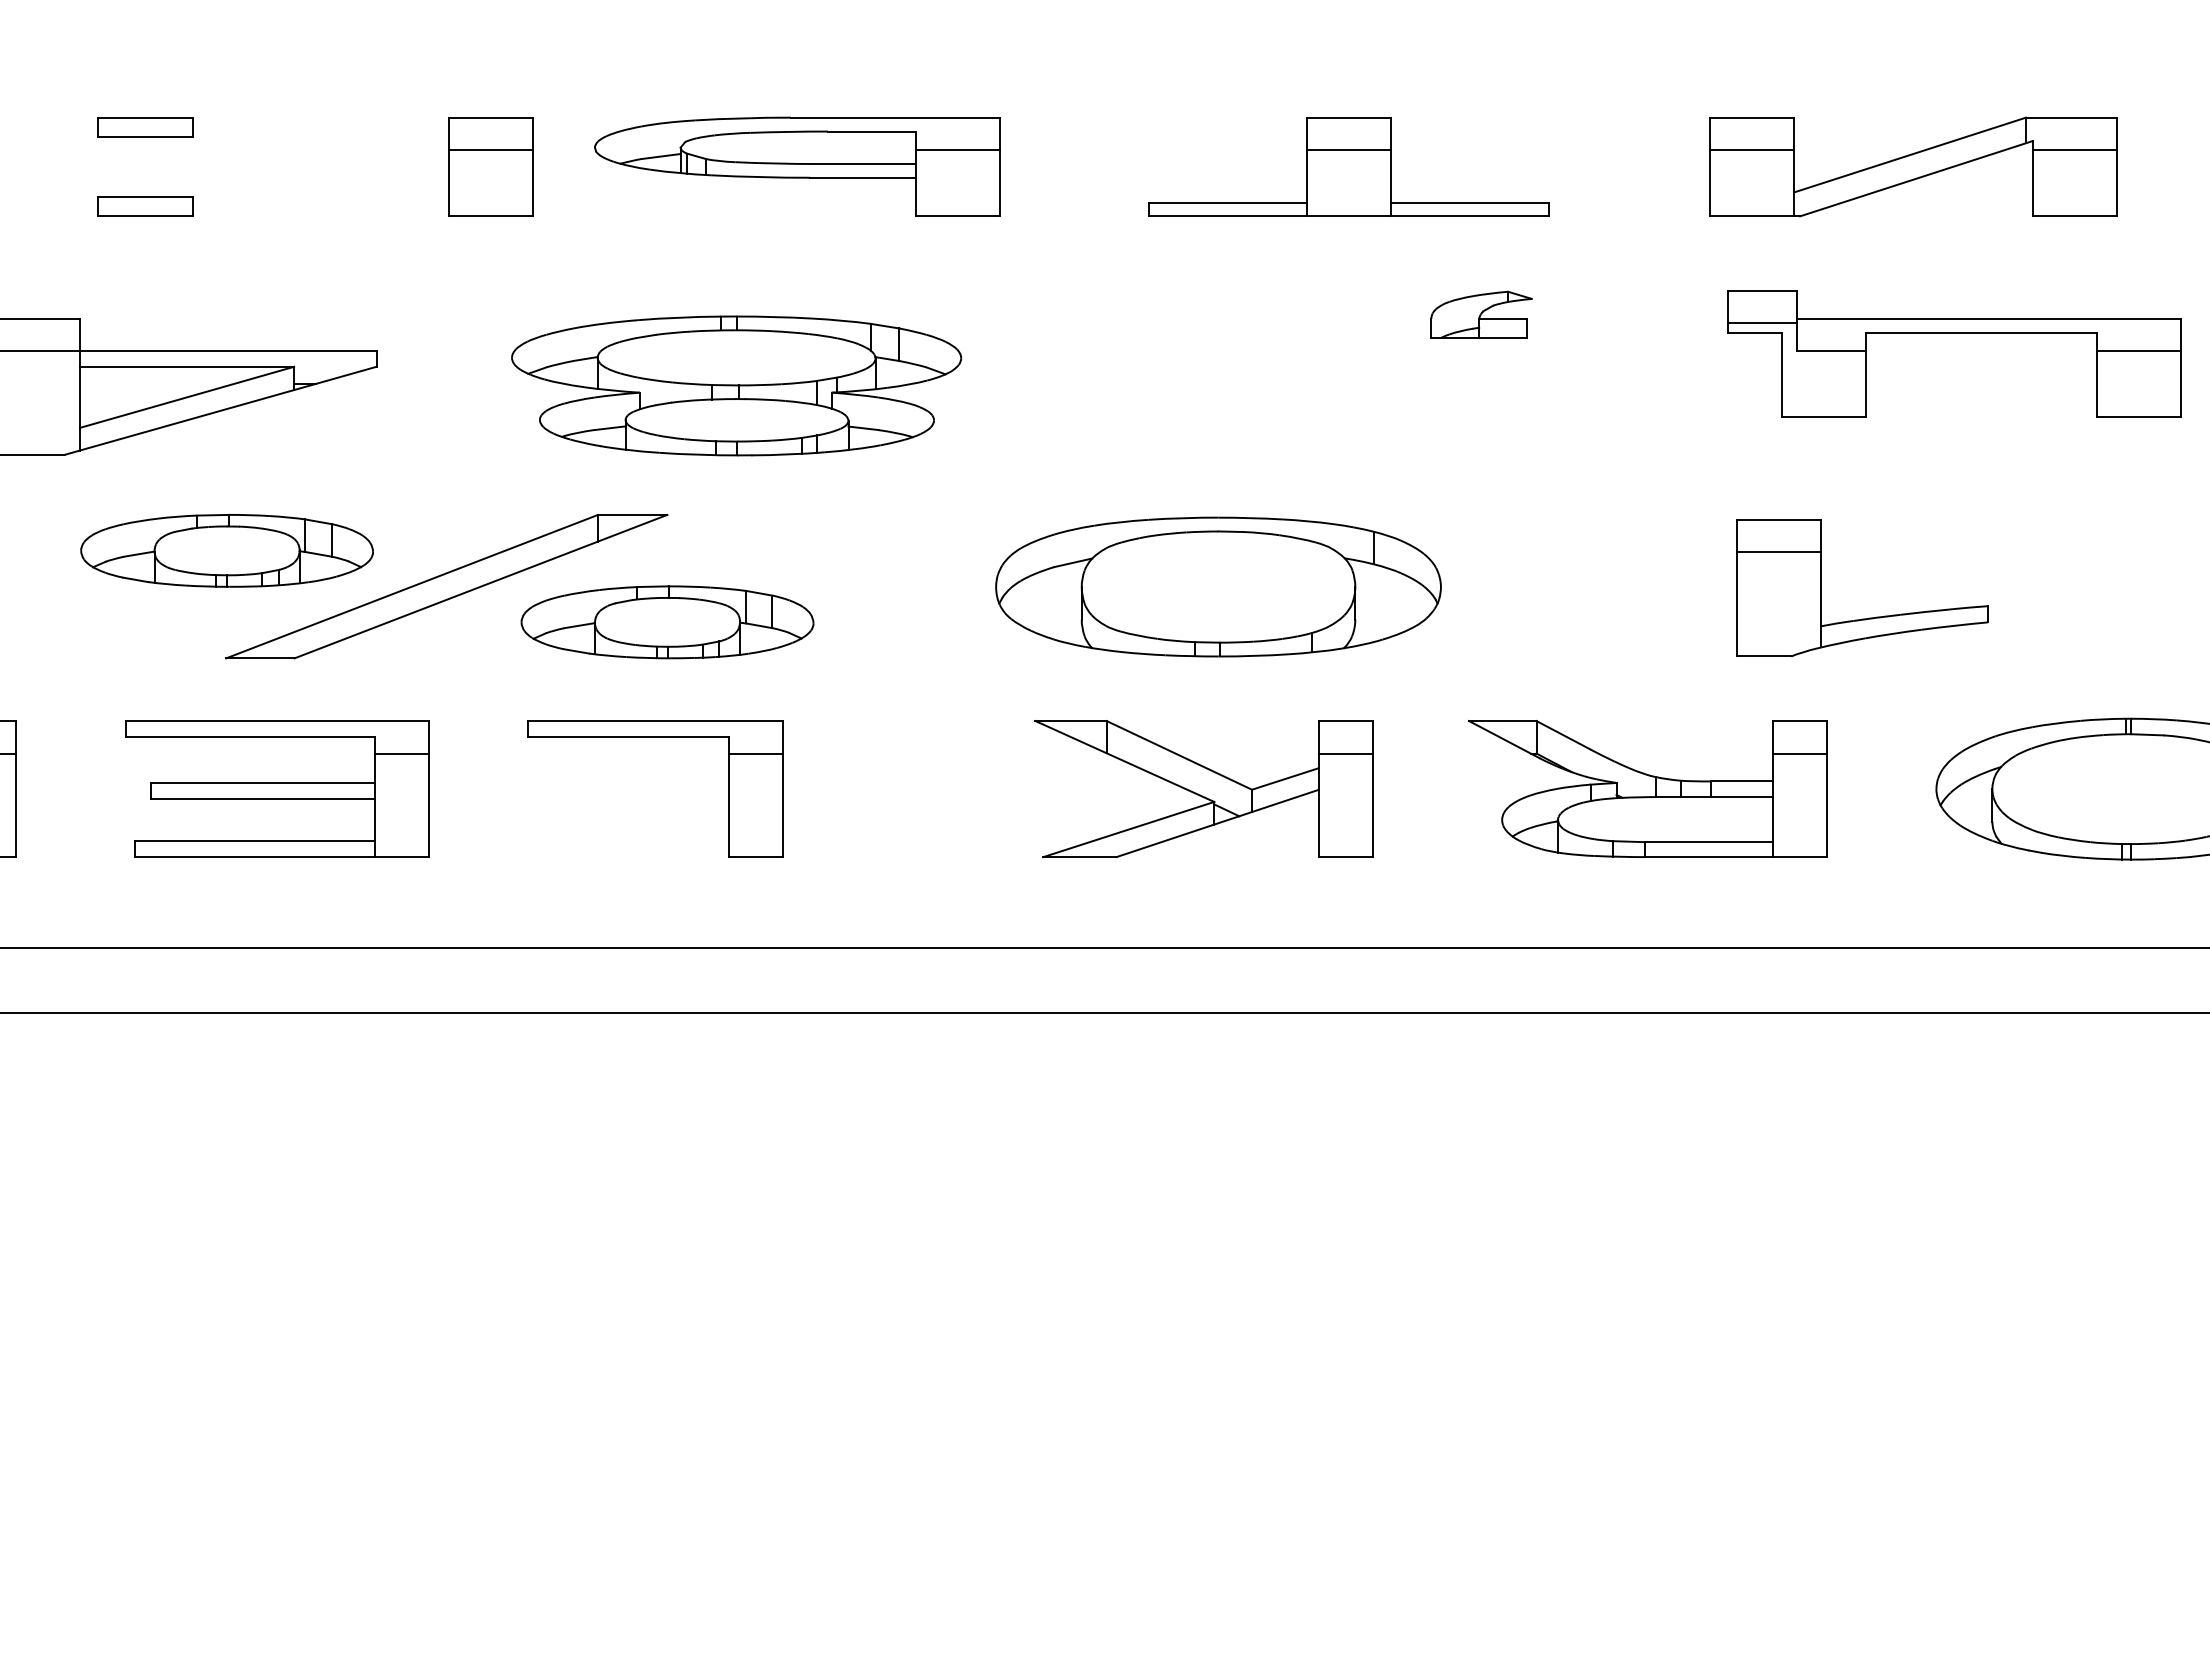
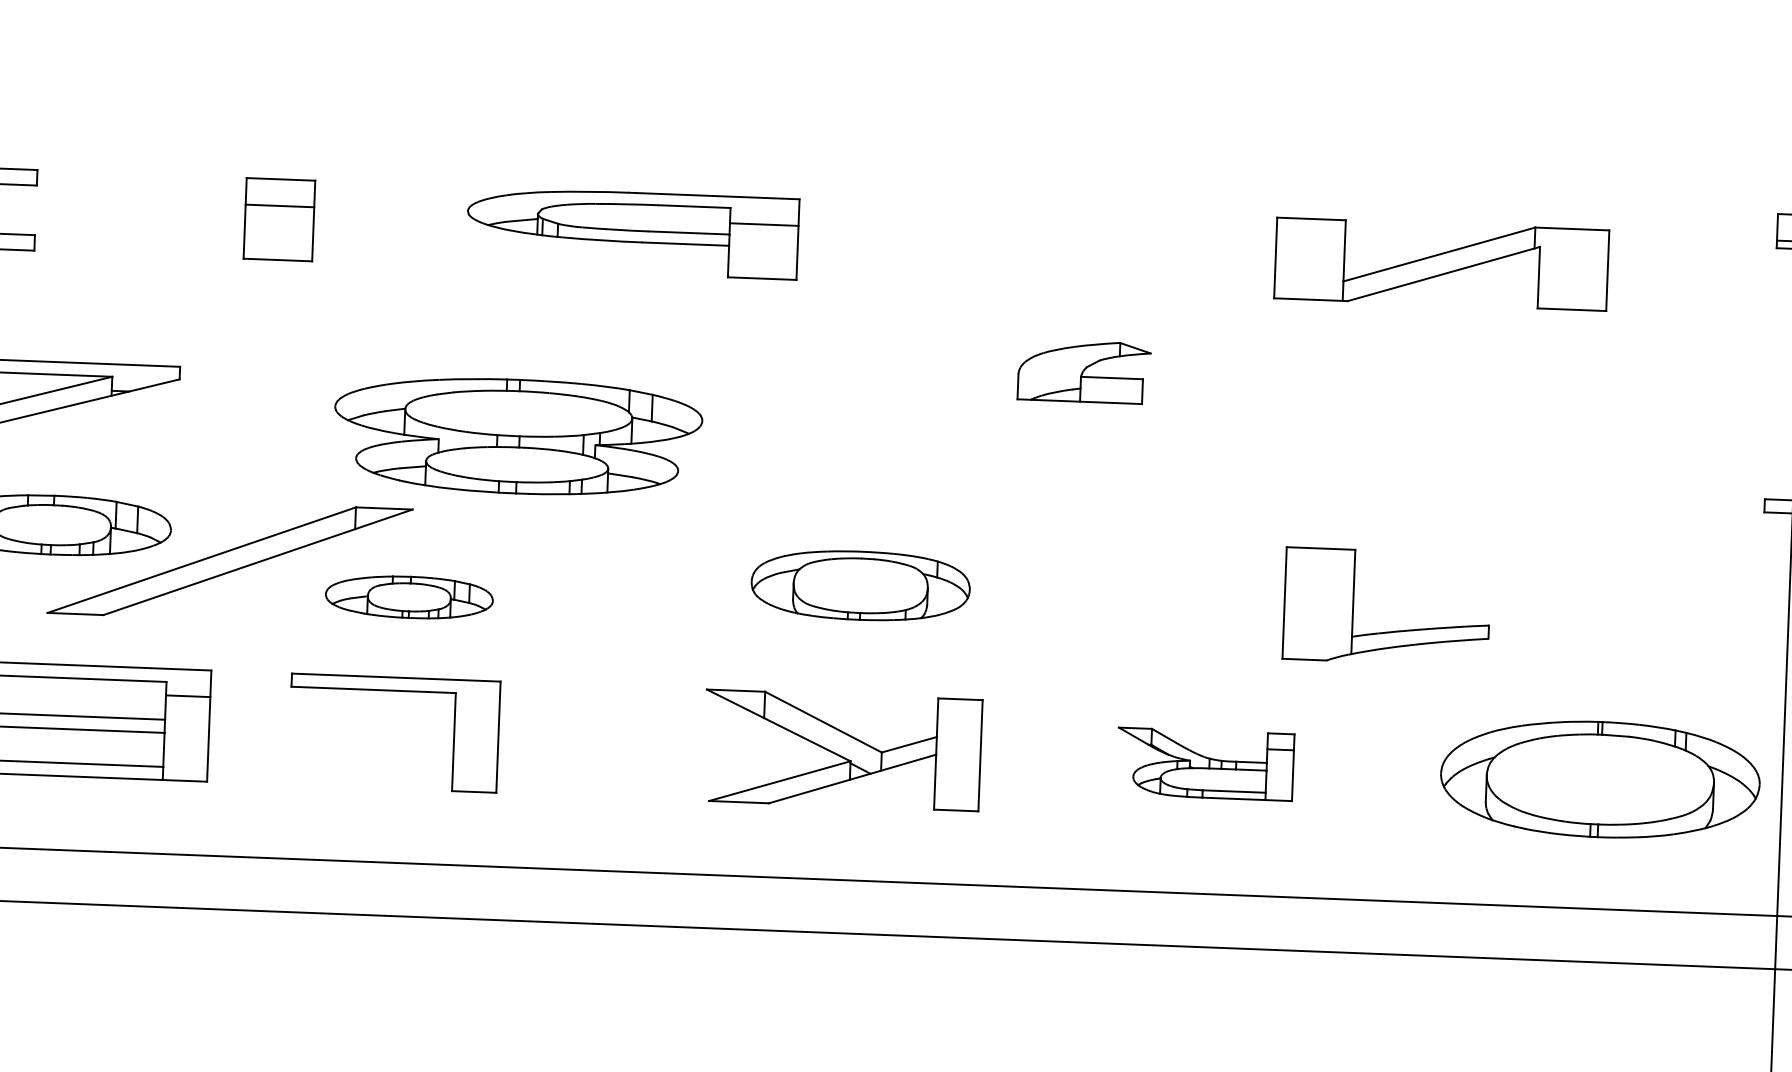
line: (1752, 150) -> (1310, 245), removed
line: (2074, 150) -> (1573, 255), removed
part: (797, 166) -> (632, 232), moved
part: (1348, 166) -> (980, 246), removed
part: (1481, 314) -> (1084, 371), size x1.6
part: (1954, 333) -> (1470, 401), removed
part: (736, 385) -> (517, 436), moved
line: (1779, 552) -> (1320, 575), removed
part: (1218, 586) -> (860, 585), size x0.6
part: (667, 622) -> (409, 597), size x0.7
line: (755, 753) -> (477, 707), removed
line: (1345, 753) -> (959, 725), removed
part: (1647, 788) -> (1205, 763), size x0.6

